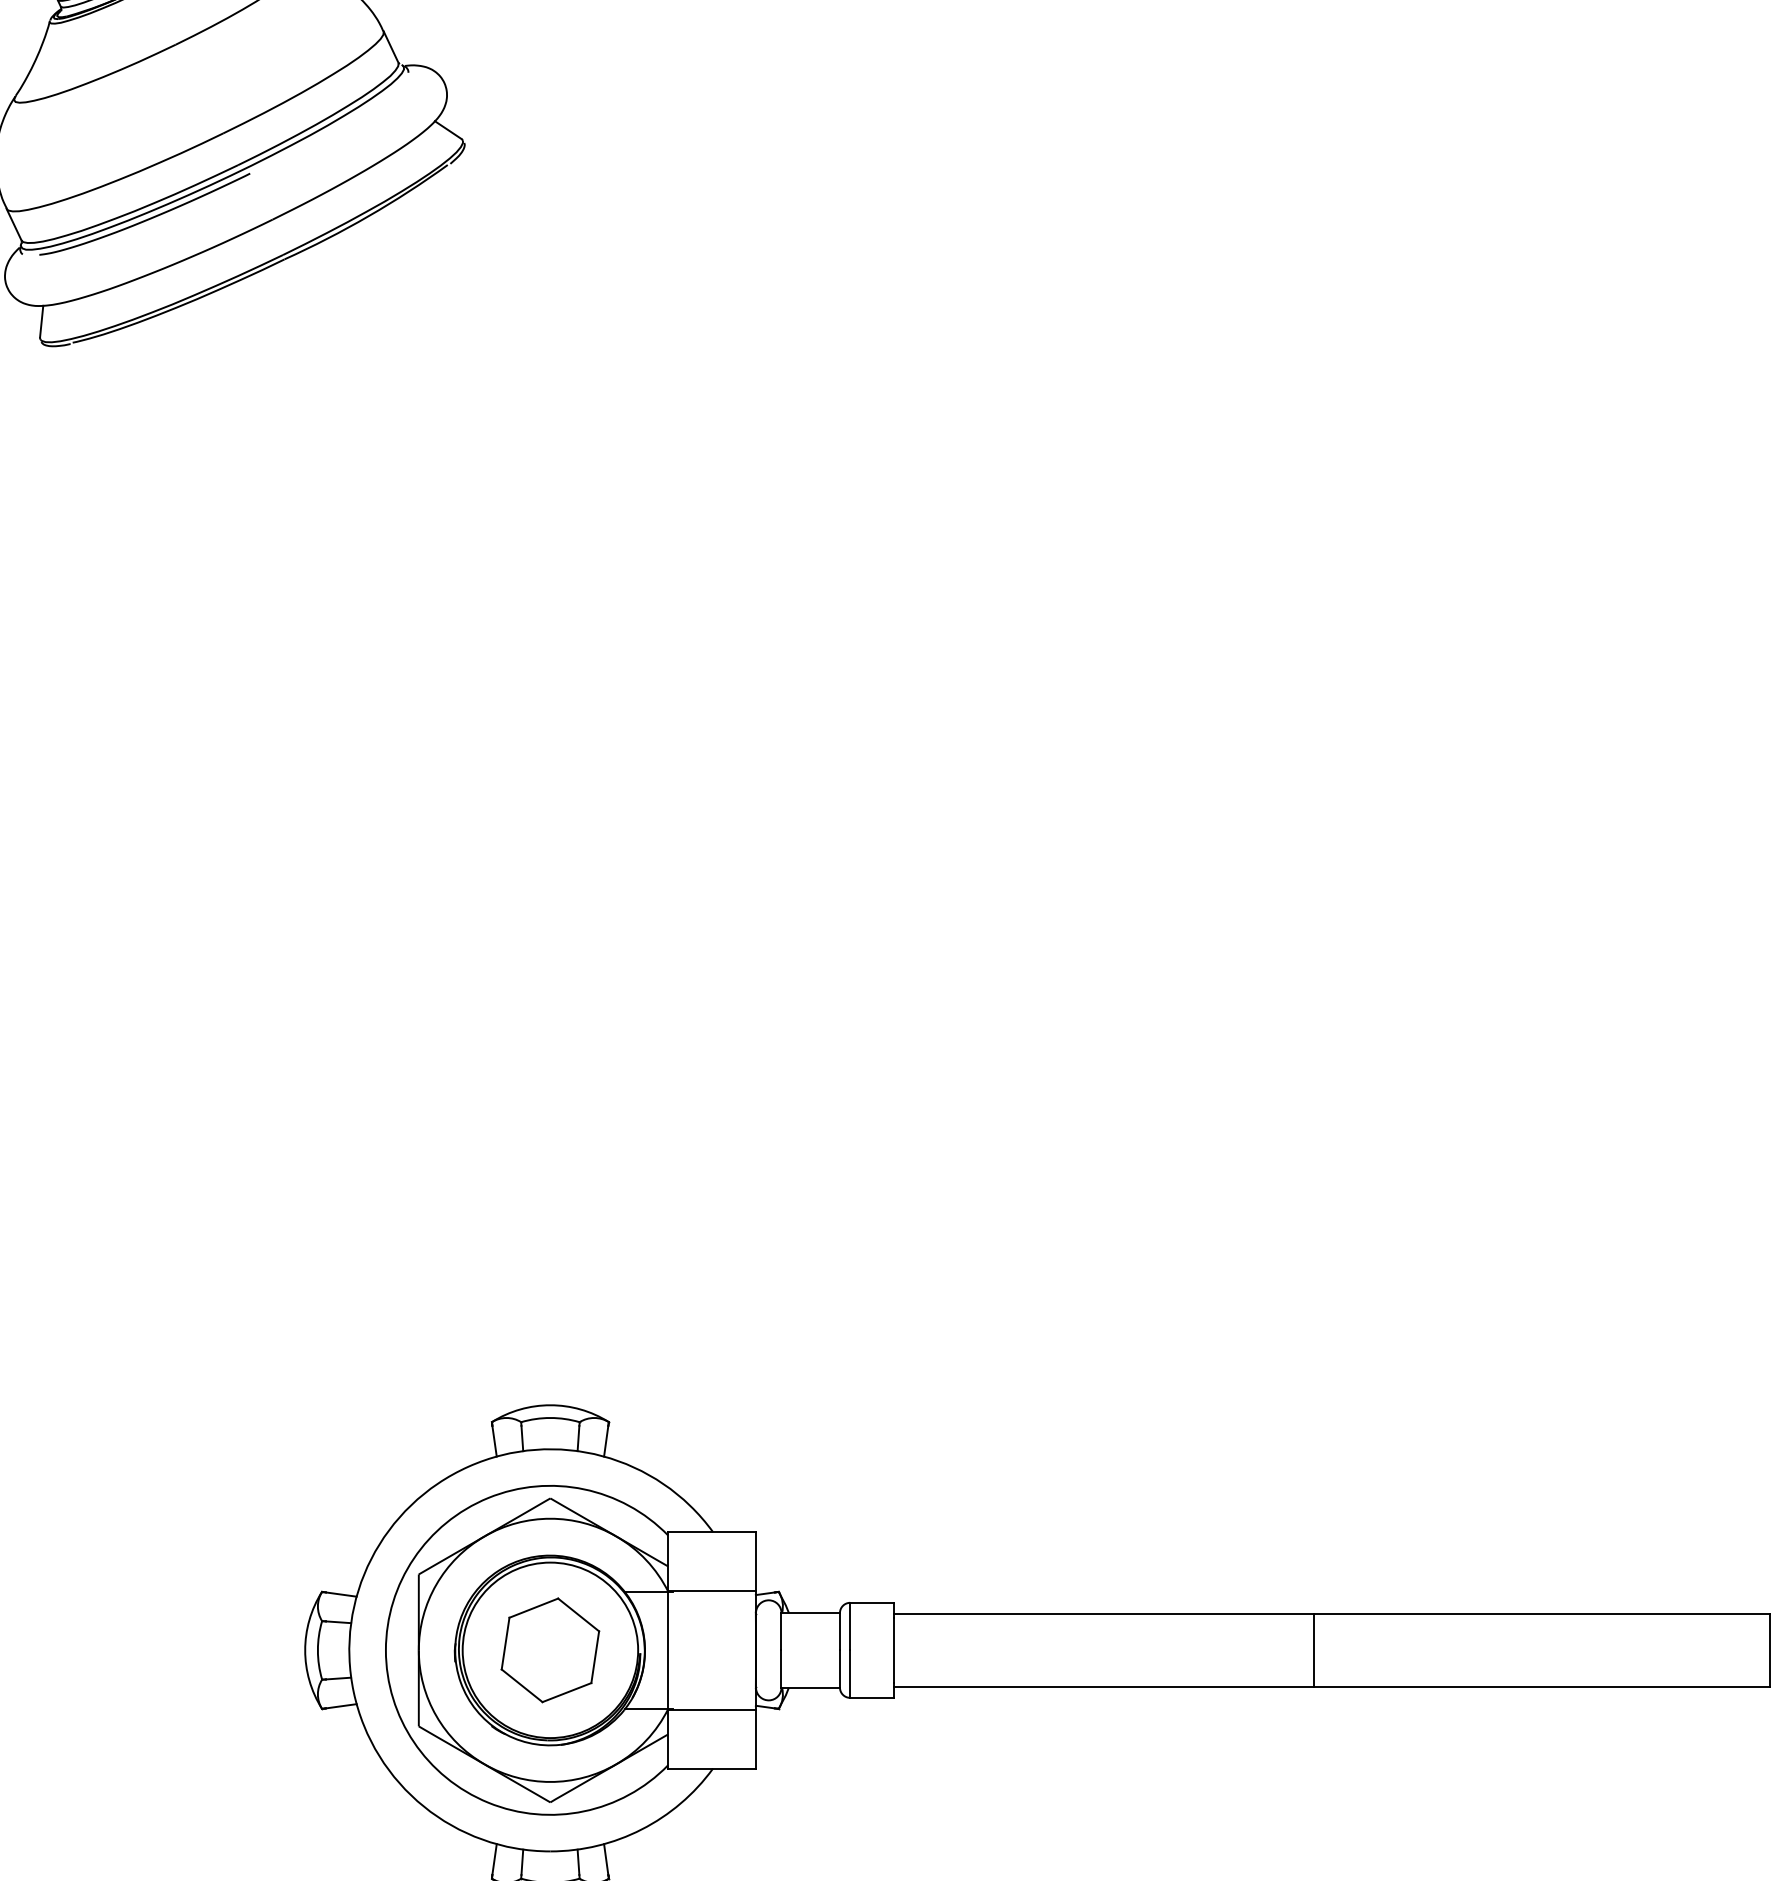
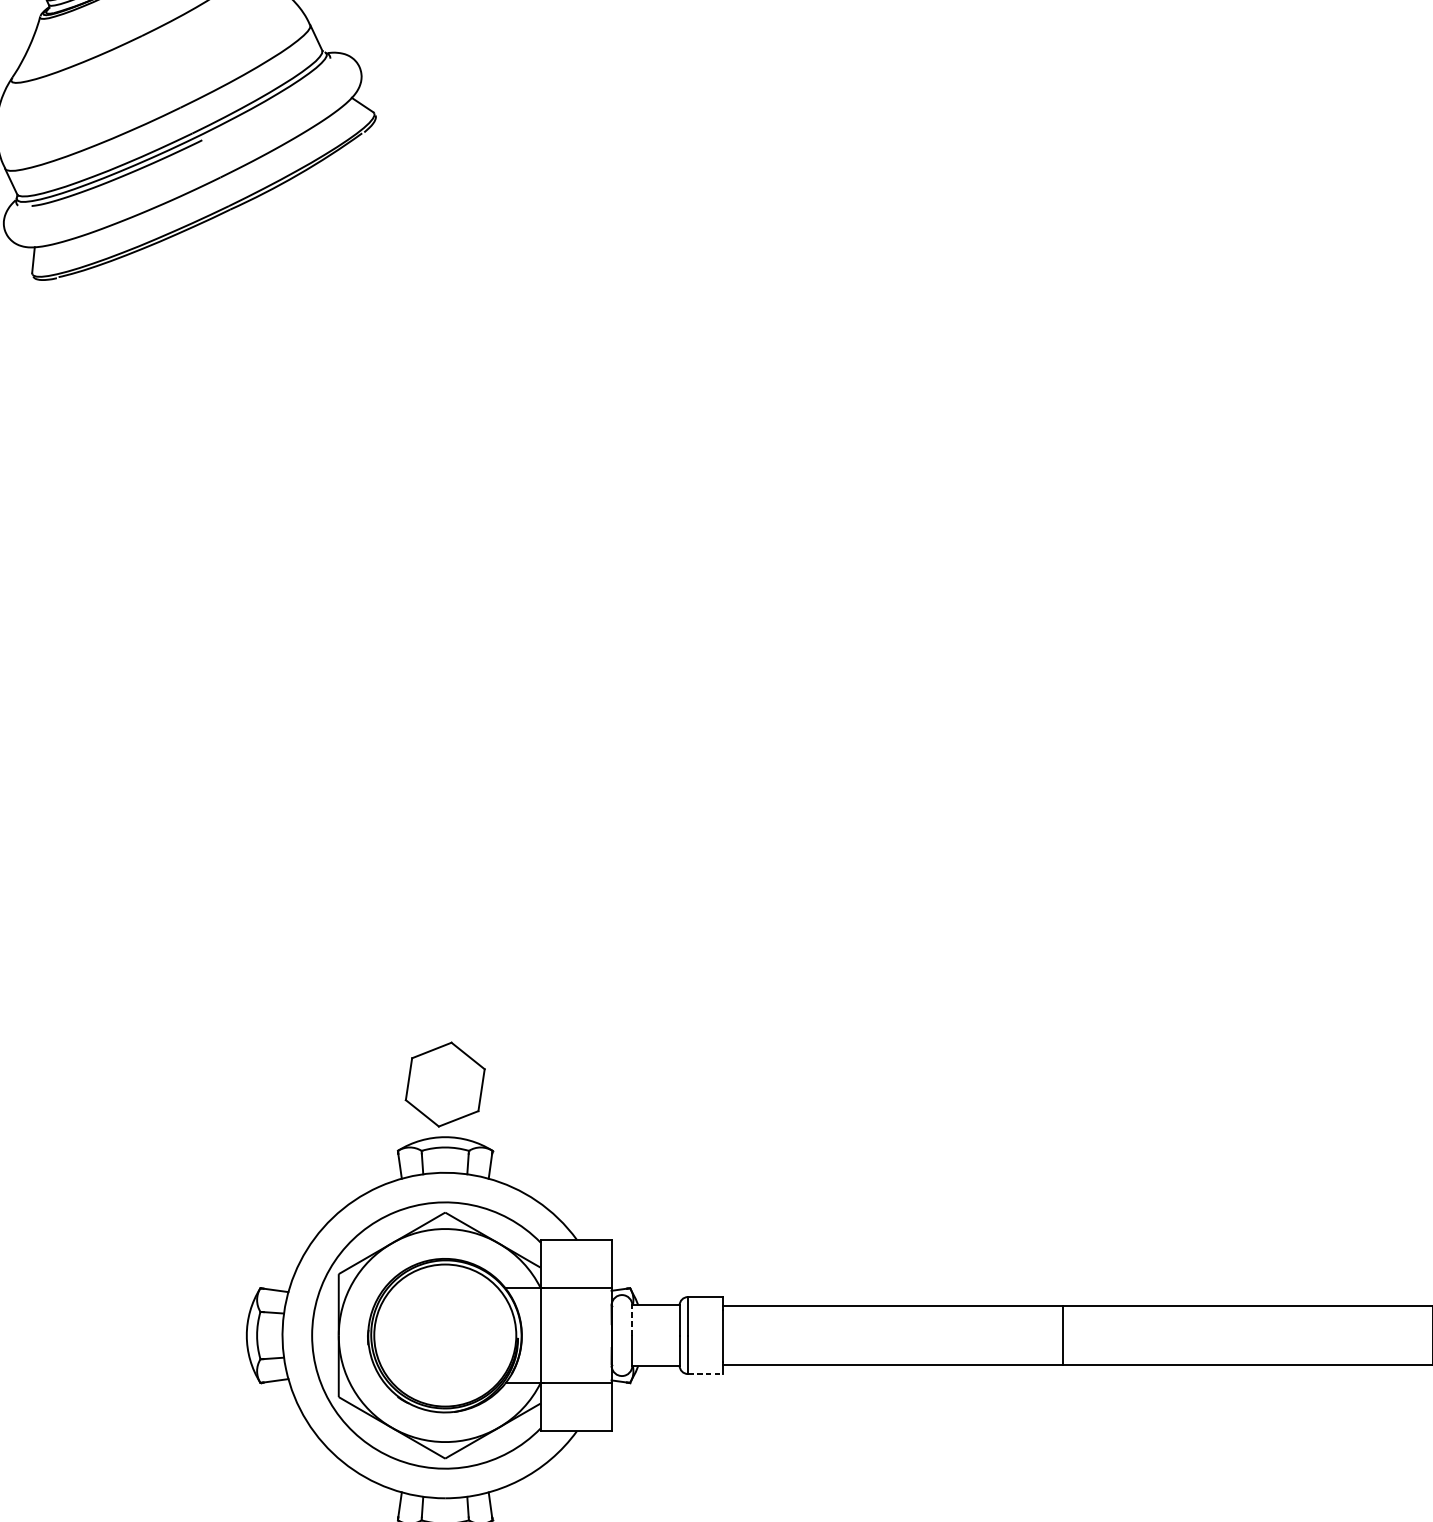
line: (781, 1631) -> (632, 1320), solid -> dashed
part: (550, 1650) -> (445, 1084), moved
line: (872, 1697) -> (705, 1373), solid -> dashed

